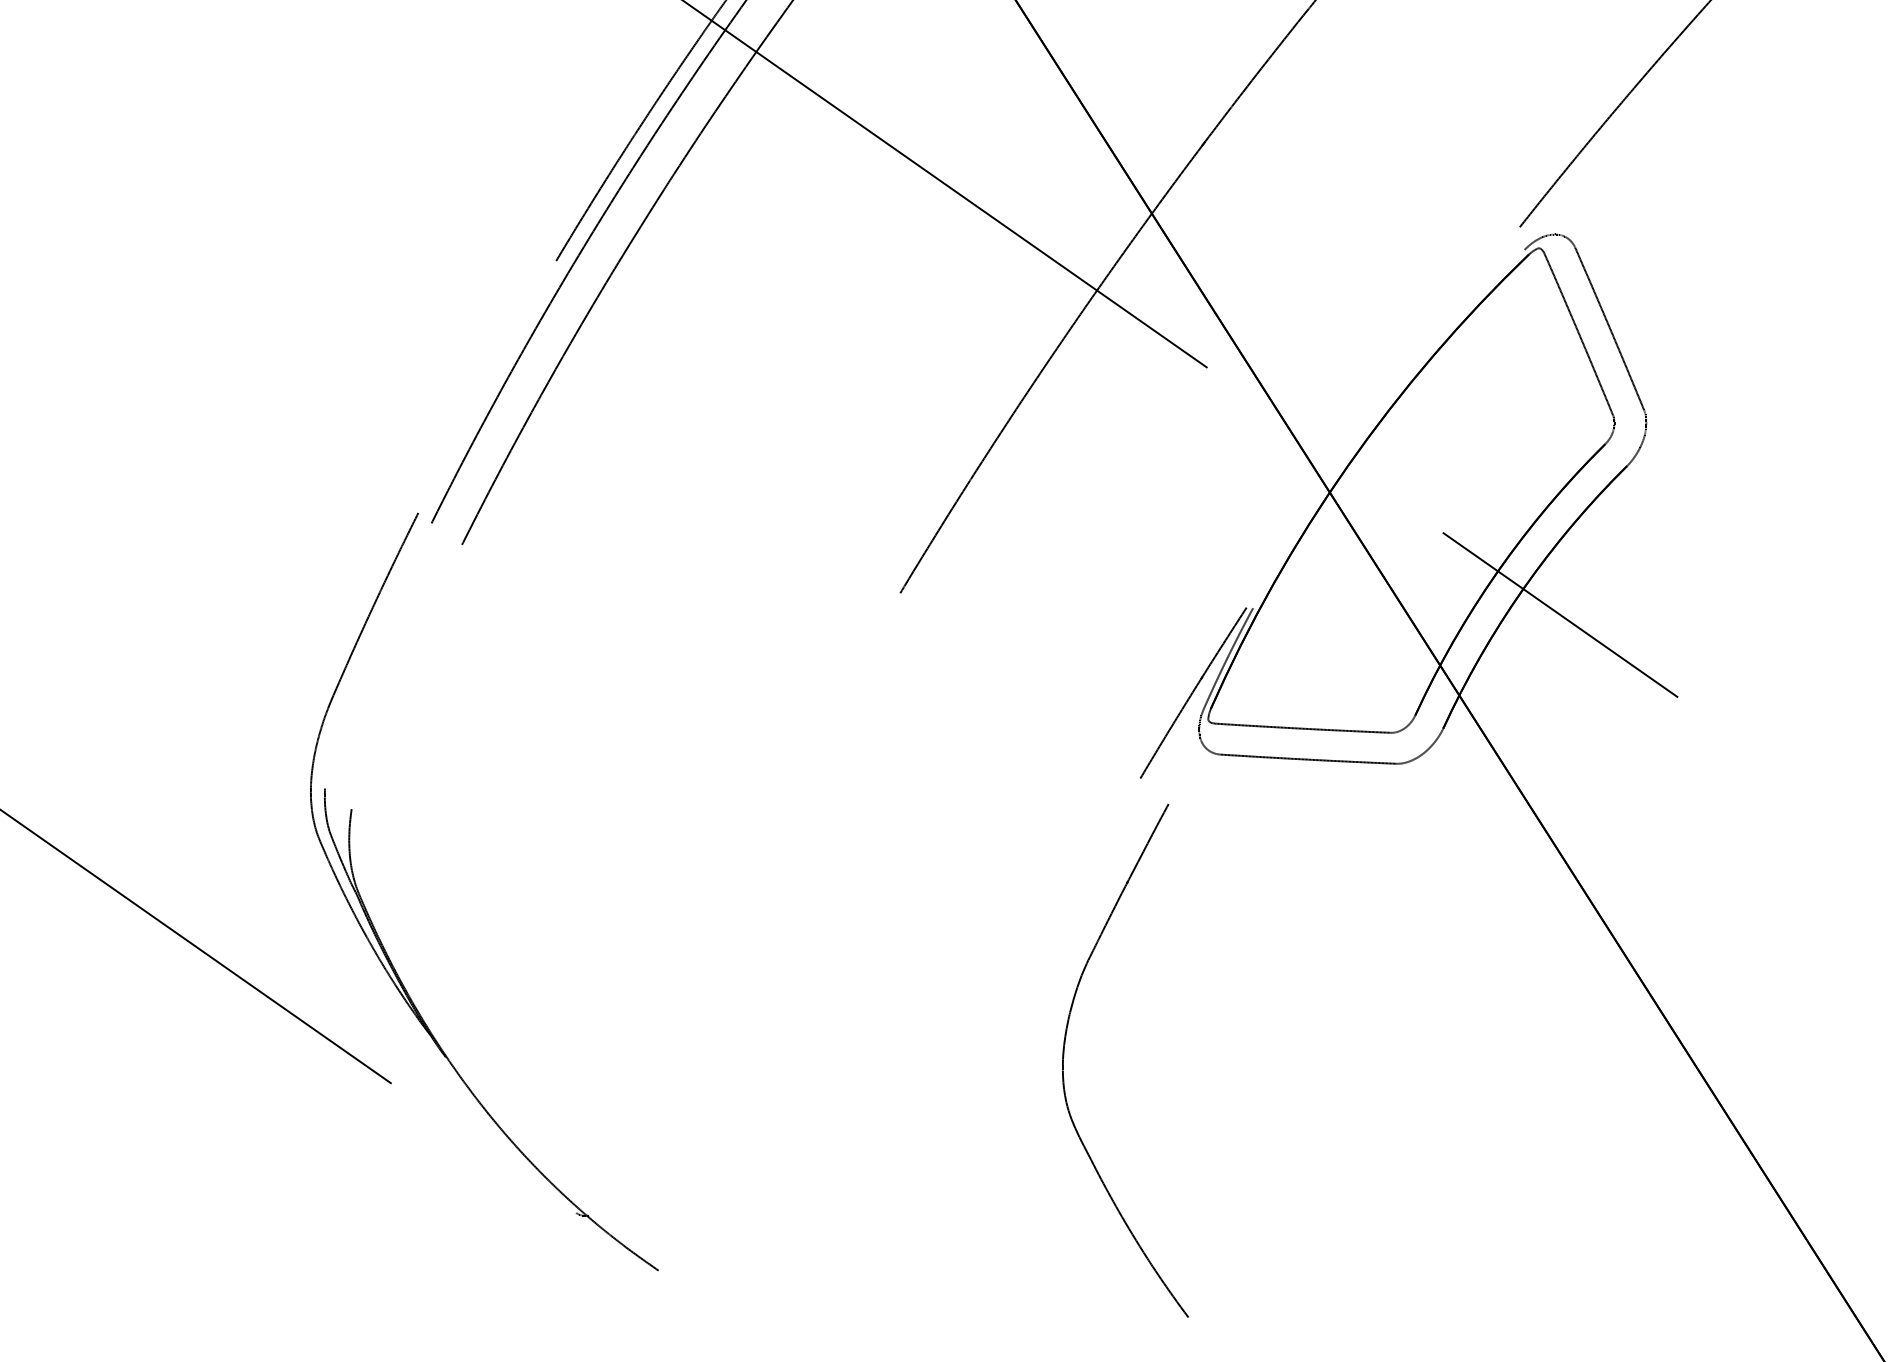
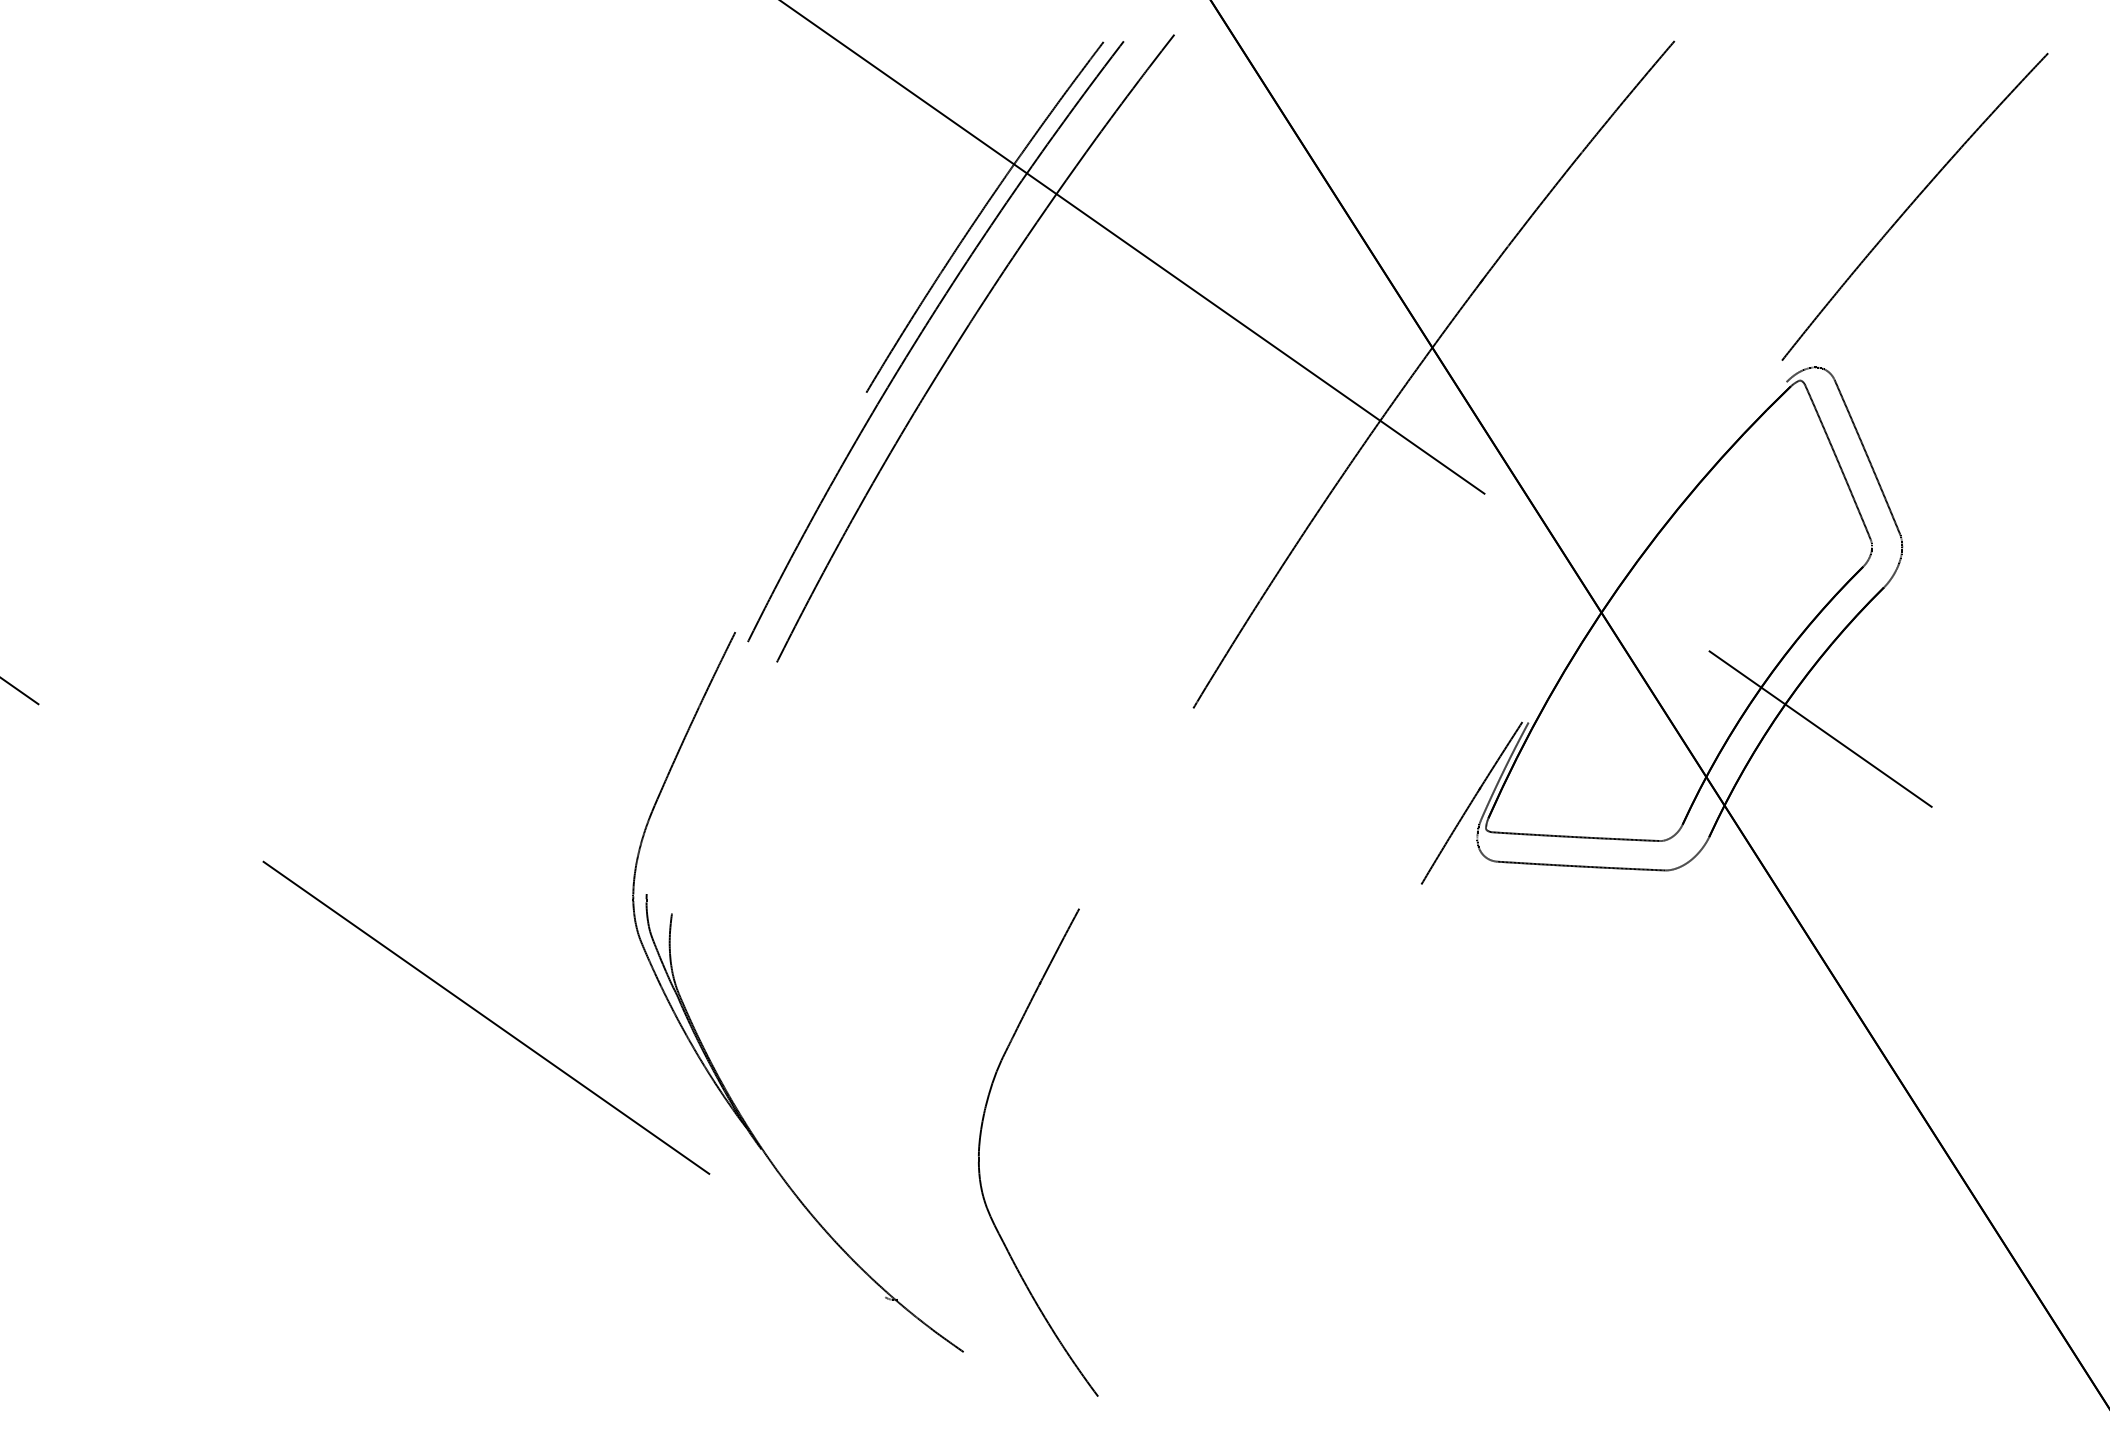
curve: (1064, 1055) -> (980, 1147), moved

